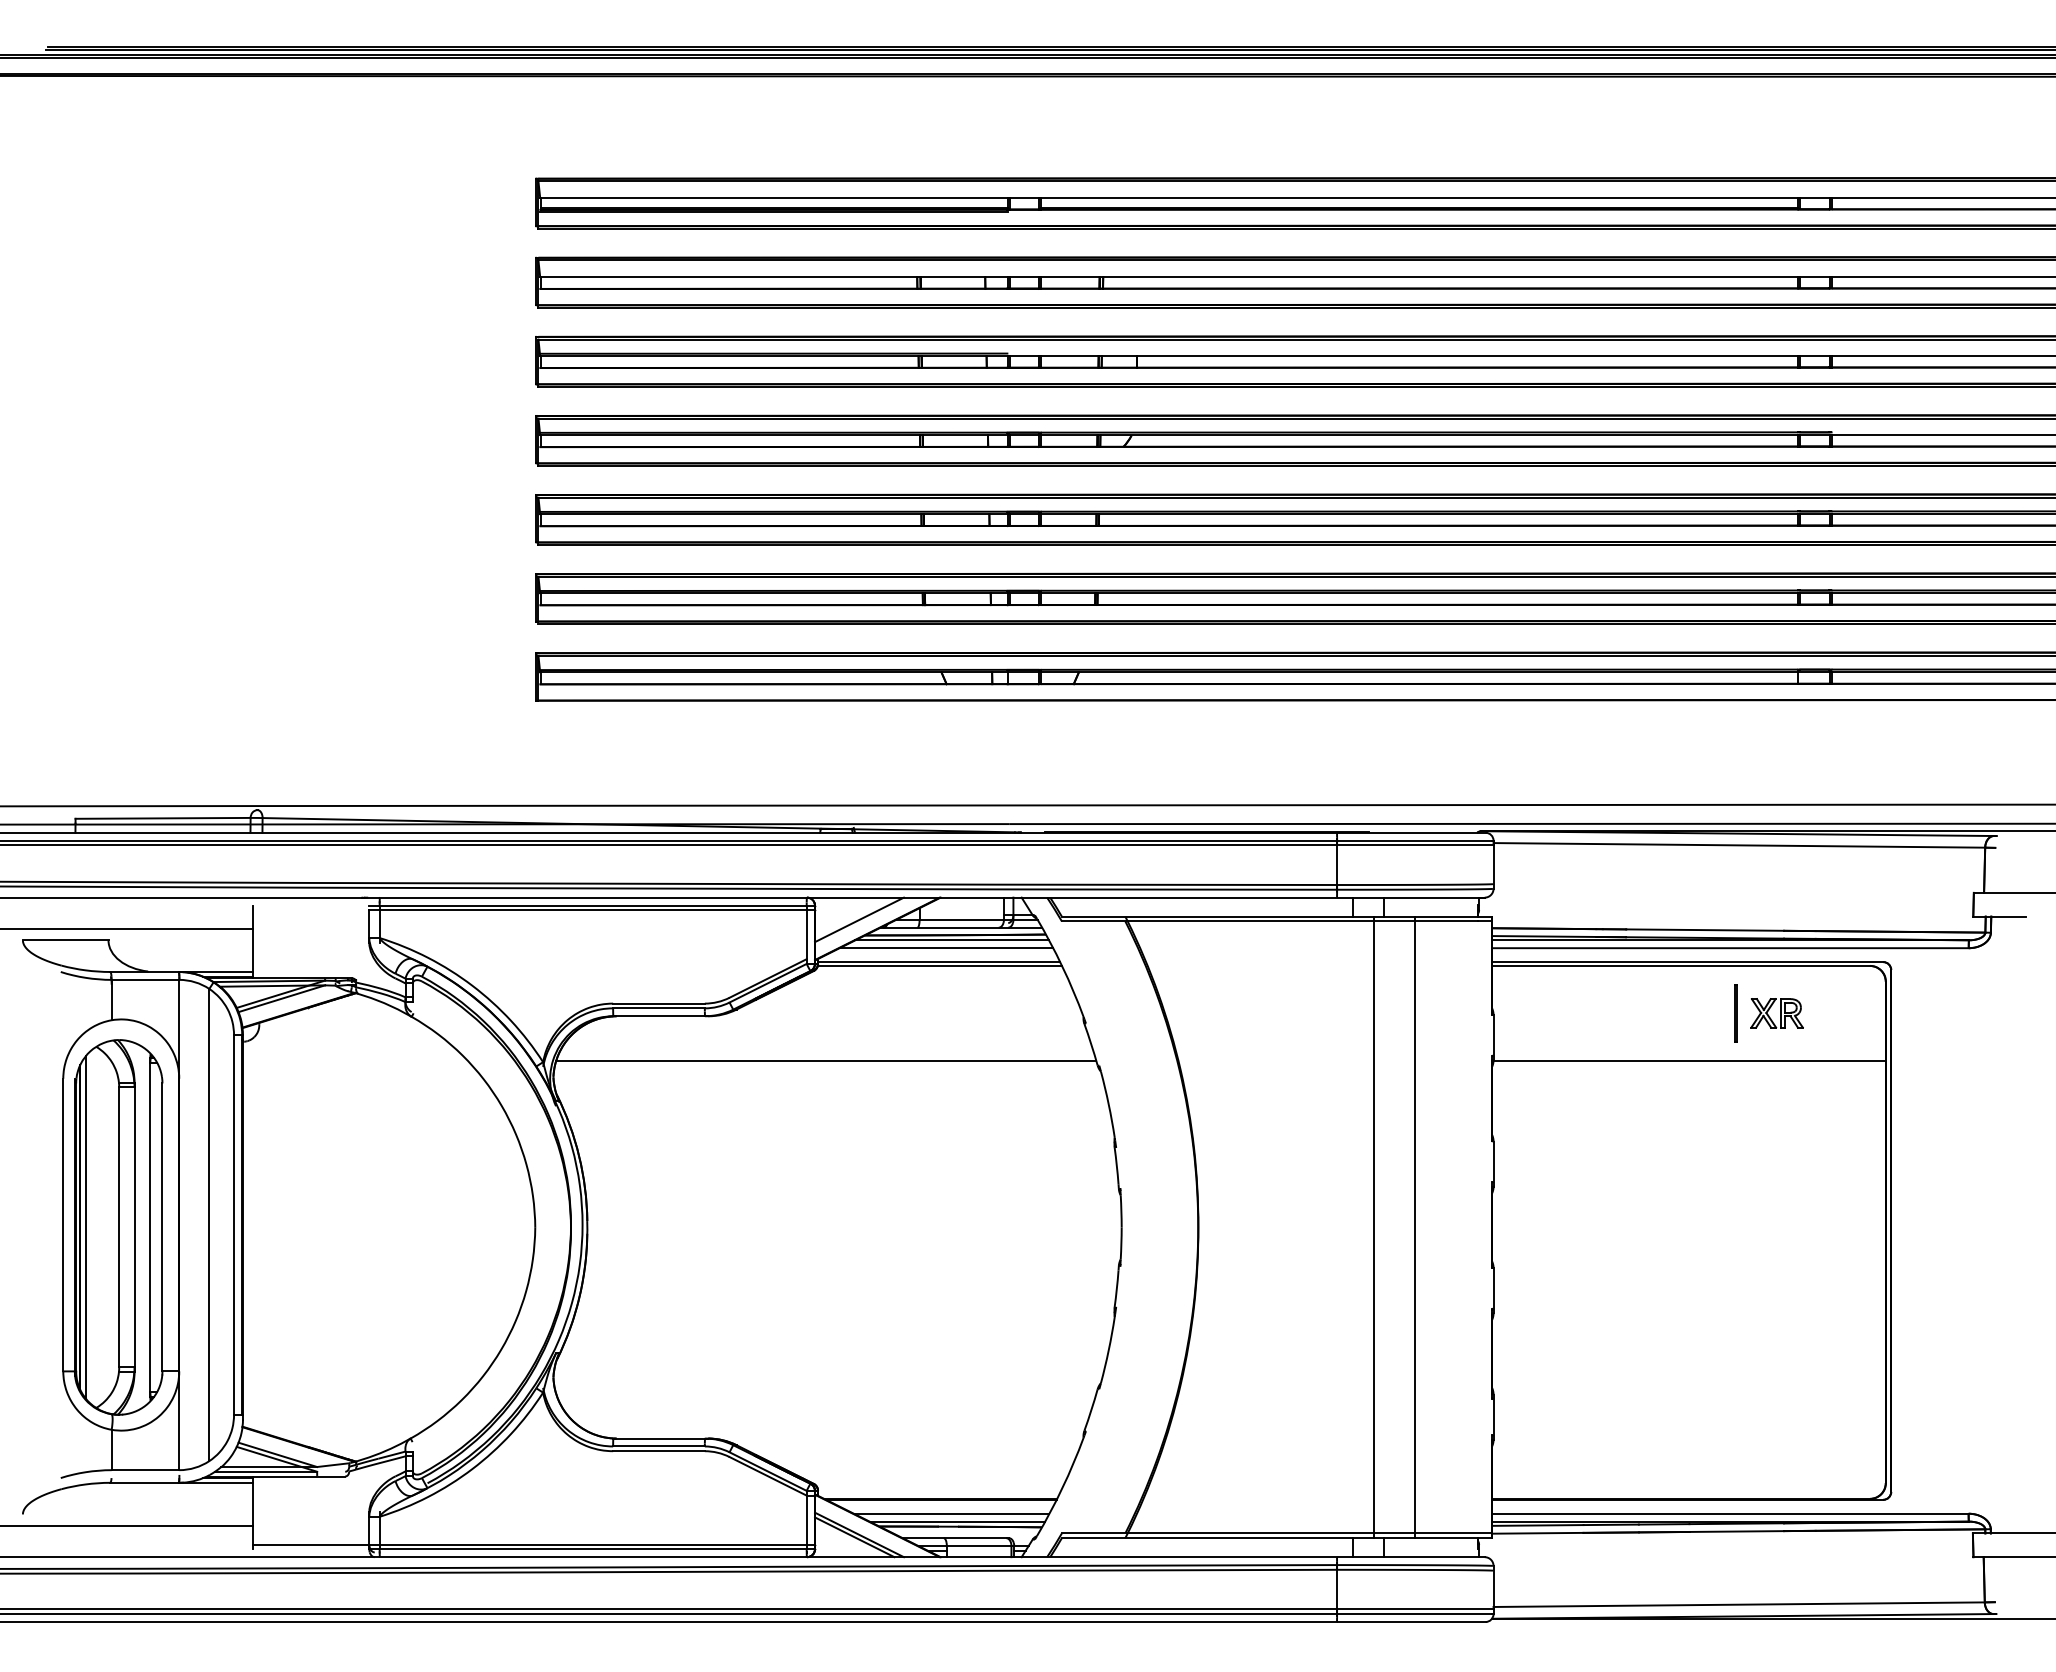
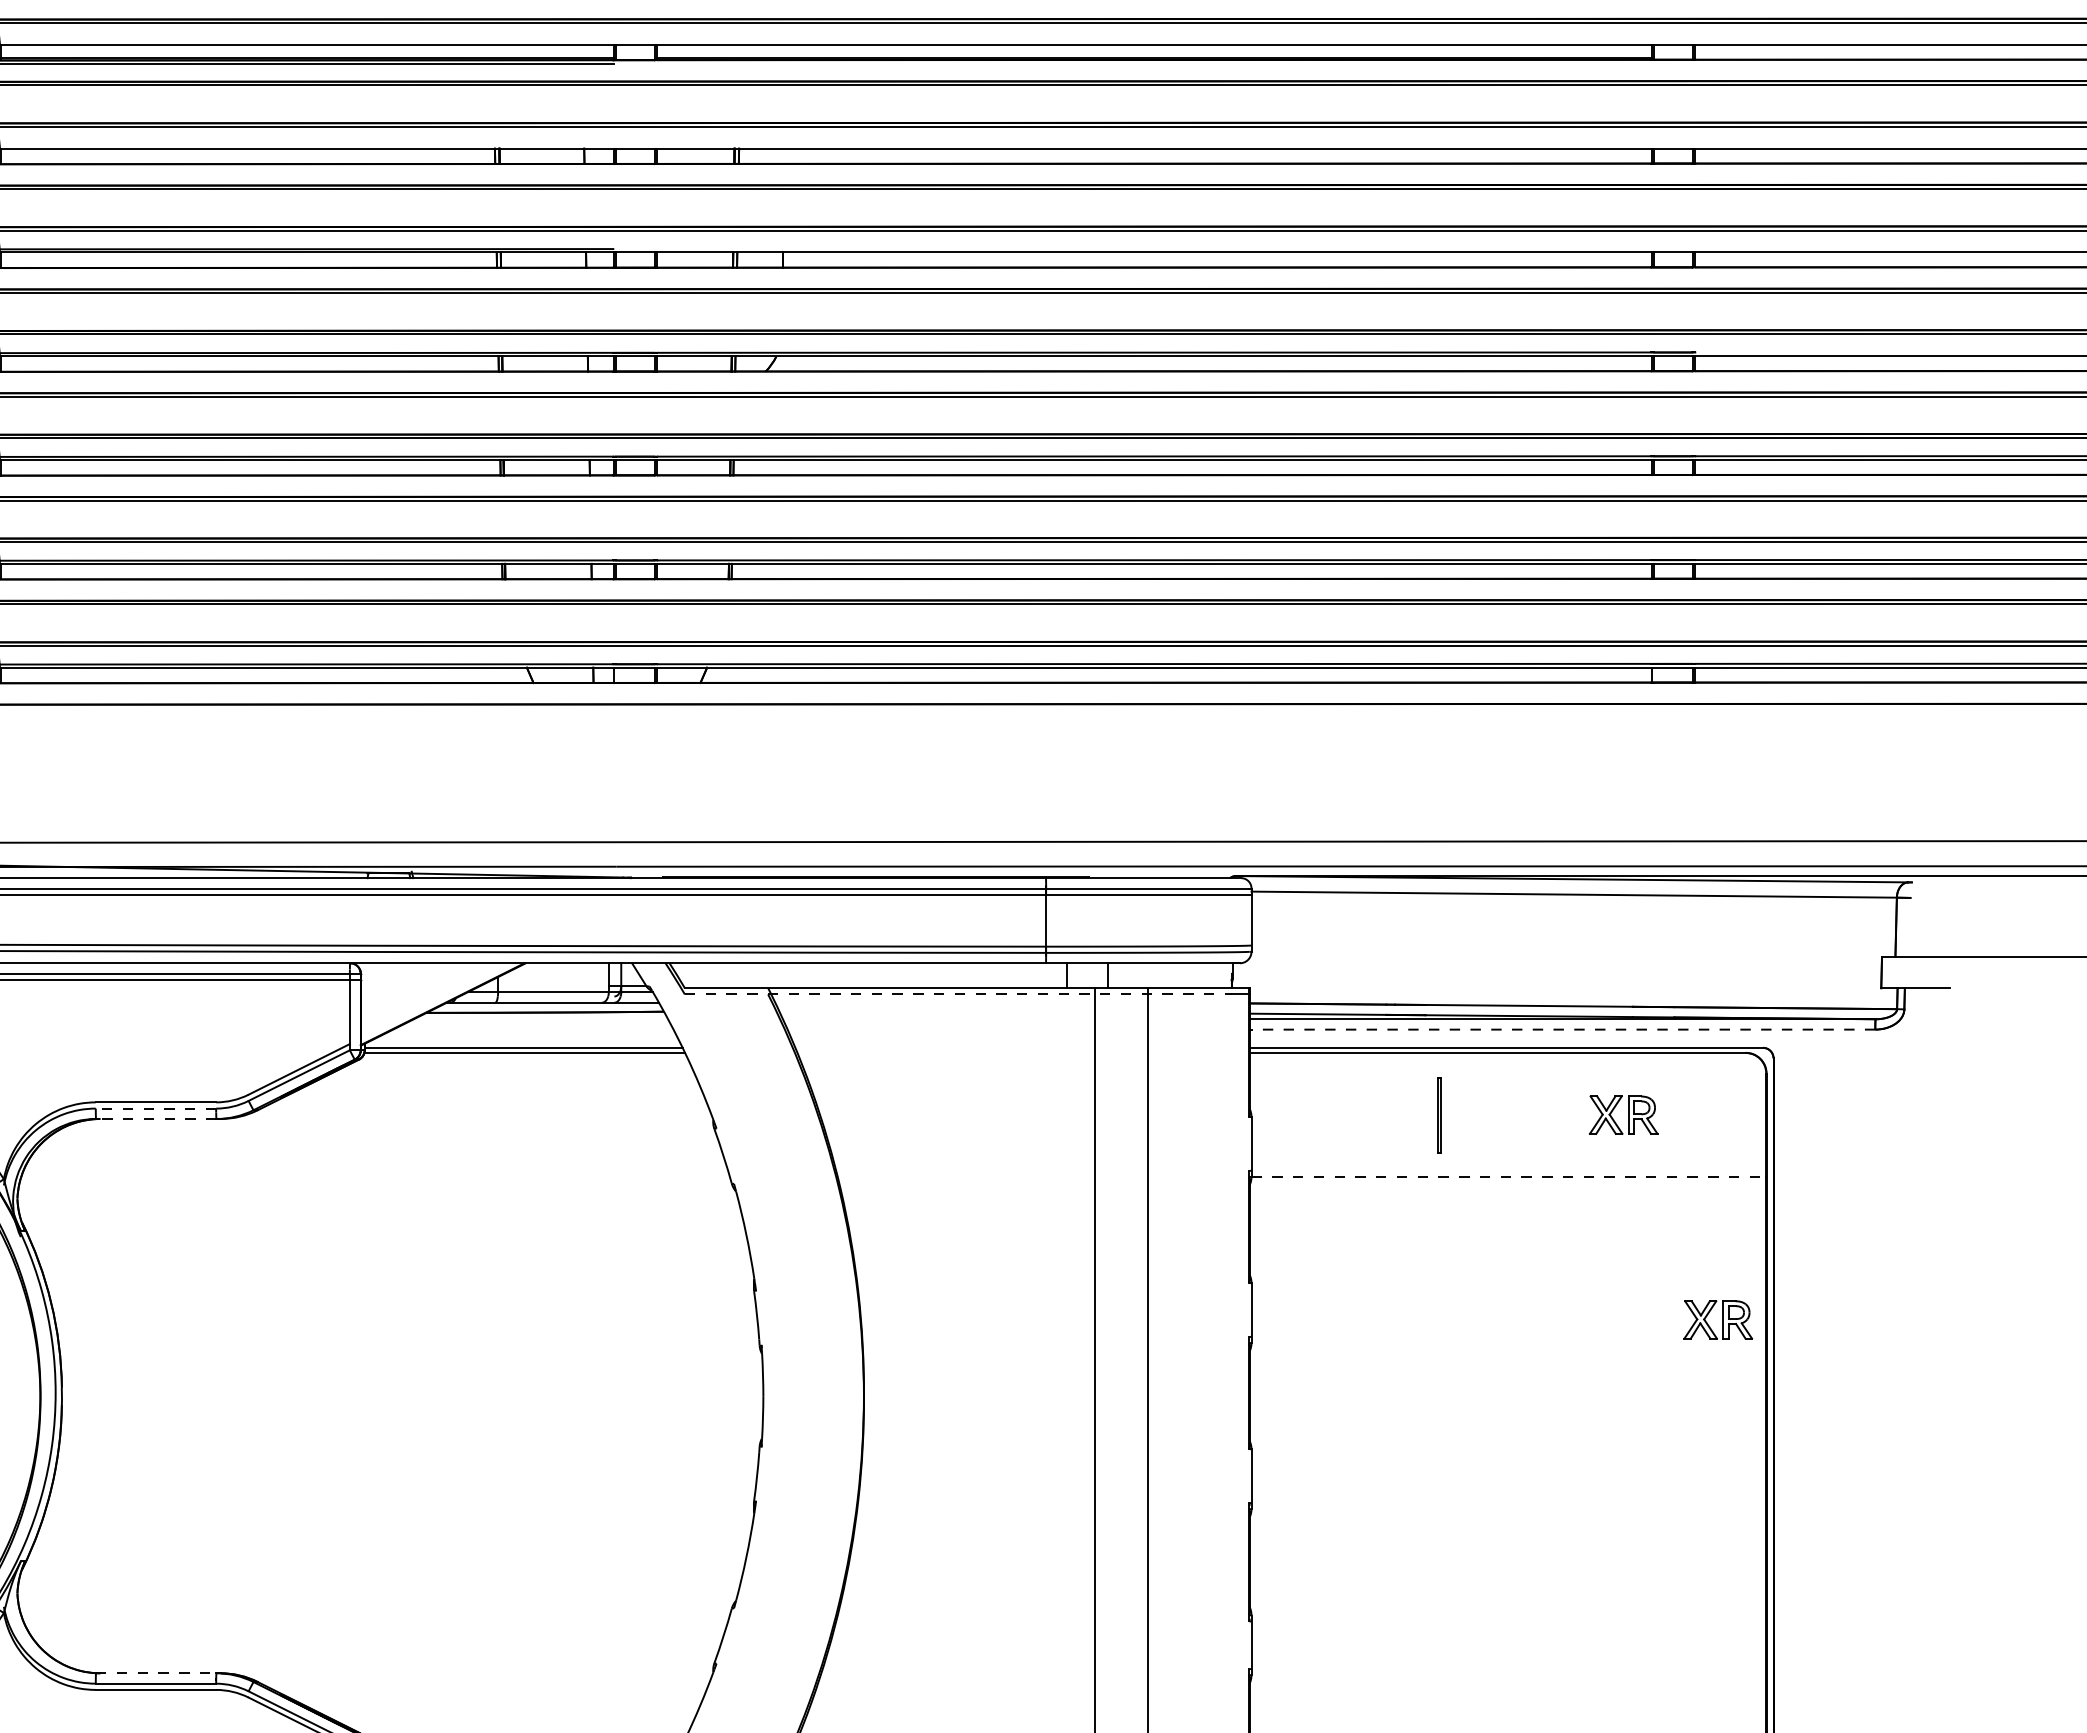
line: (859, 919) -> (419, 991), removed
line: (1270, 921) -> (958, 994), solid -> dashed
line: (952, 940) -> (541, 1019), removed
line: (946, 948) -> (533, 1030), removed
line: (1729, 948) -> (1561, 1030), solid -> dashed
line: (658, 1008) -> (155, 1108), solid -> dashed
line: (1735, 1013) -> (1439, 1115), moved
line: (659, 1016) -> (156, 1119), solid -> dashed
line: (826, 1060) -> (375, 1177), removed
line: (1690, 1060) -> (1510, 1177), solid -> dashed
part: (1848, 1169) -> (1717, 1320), added
line: (659, 1438) -> (156, 1673), solid -> dashed

